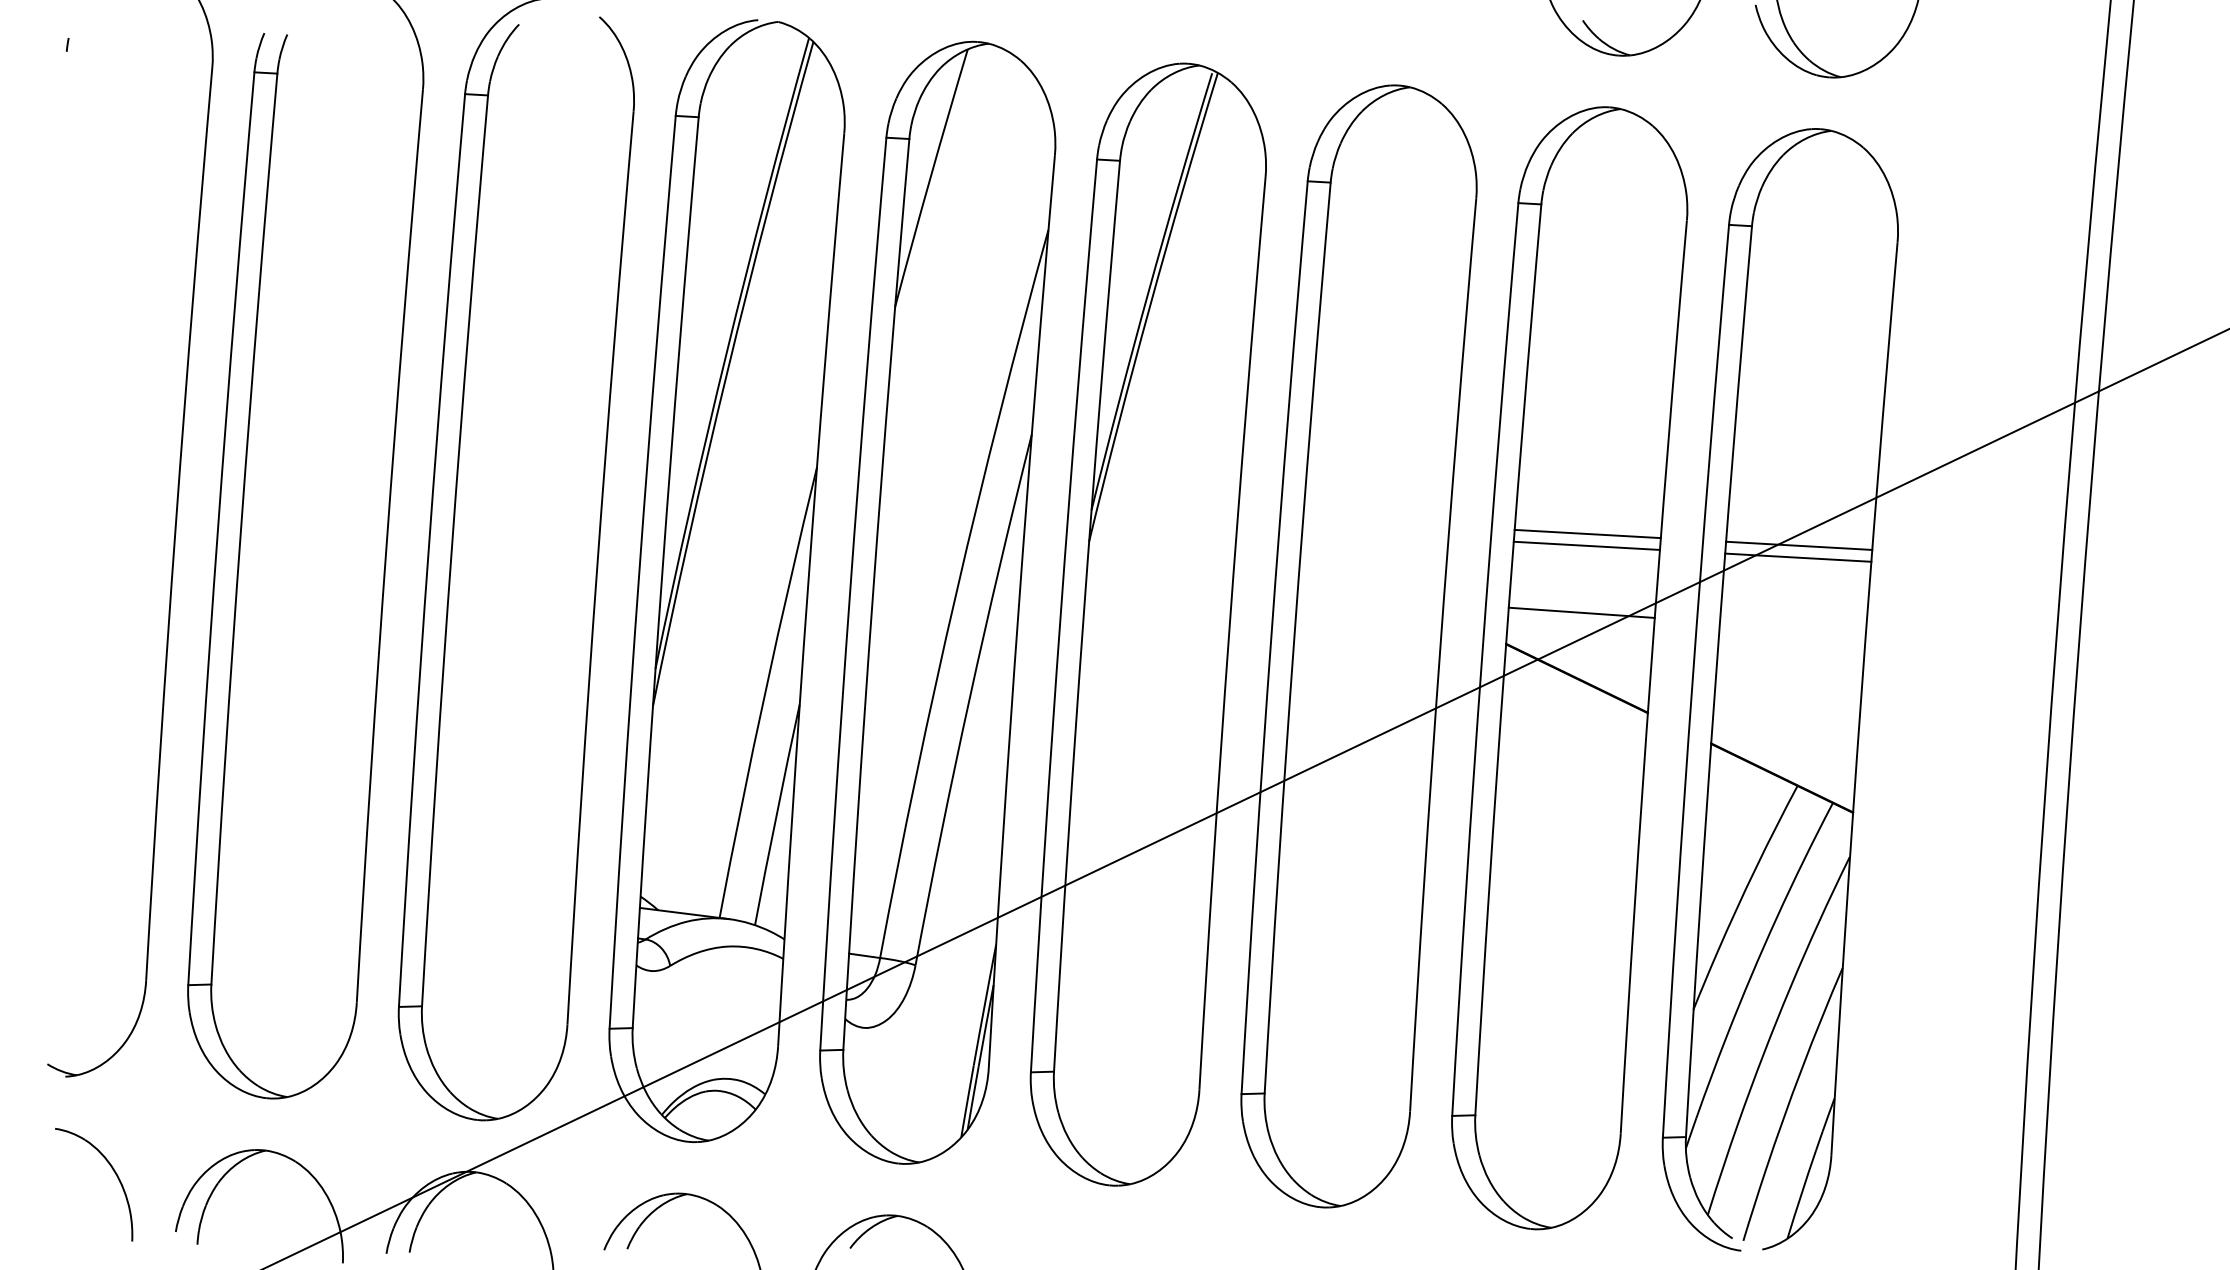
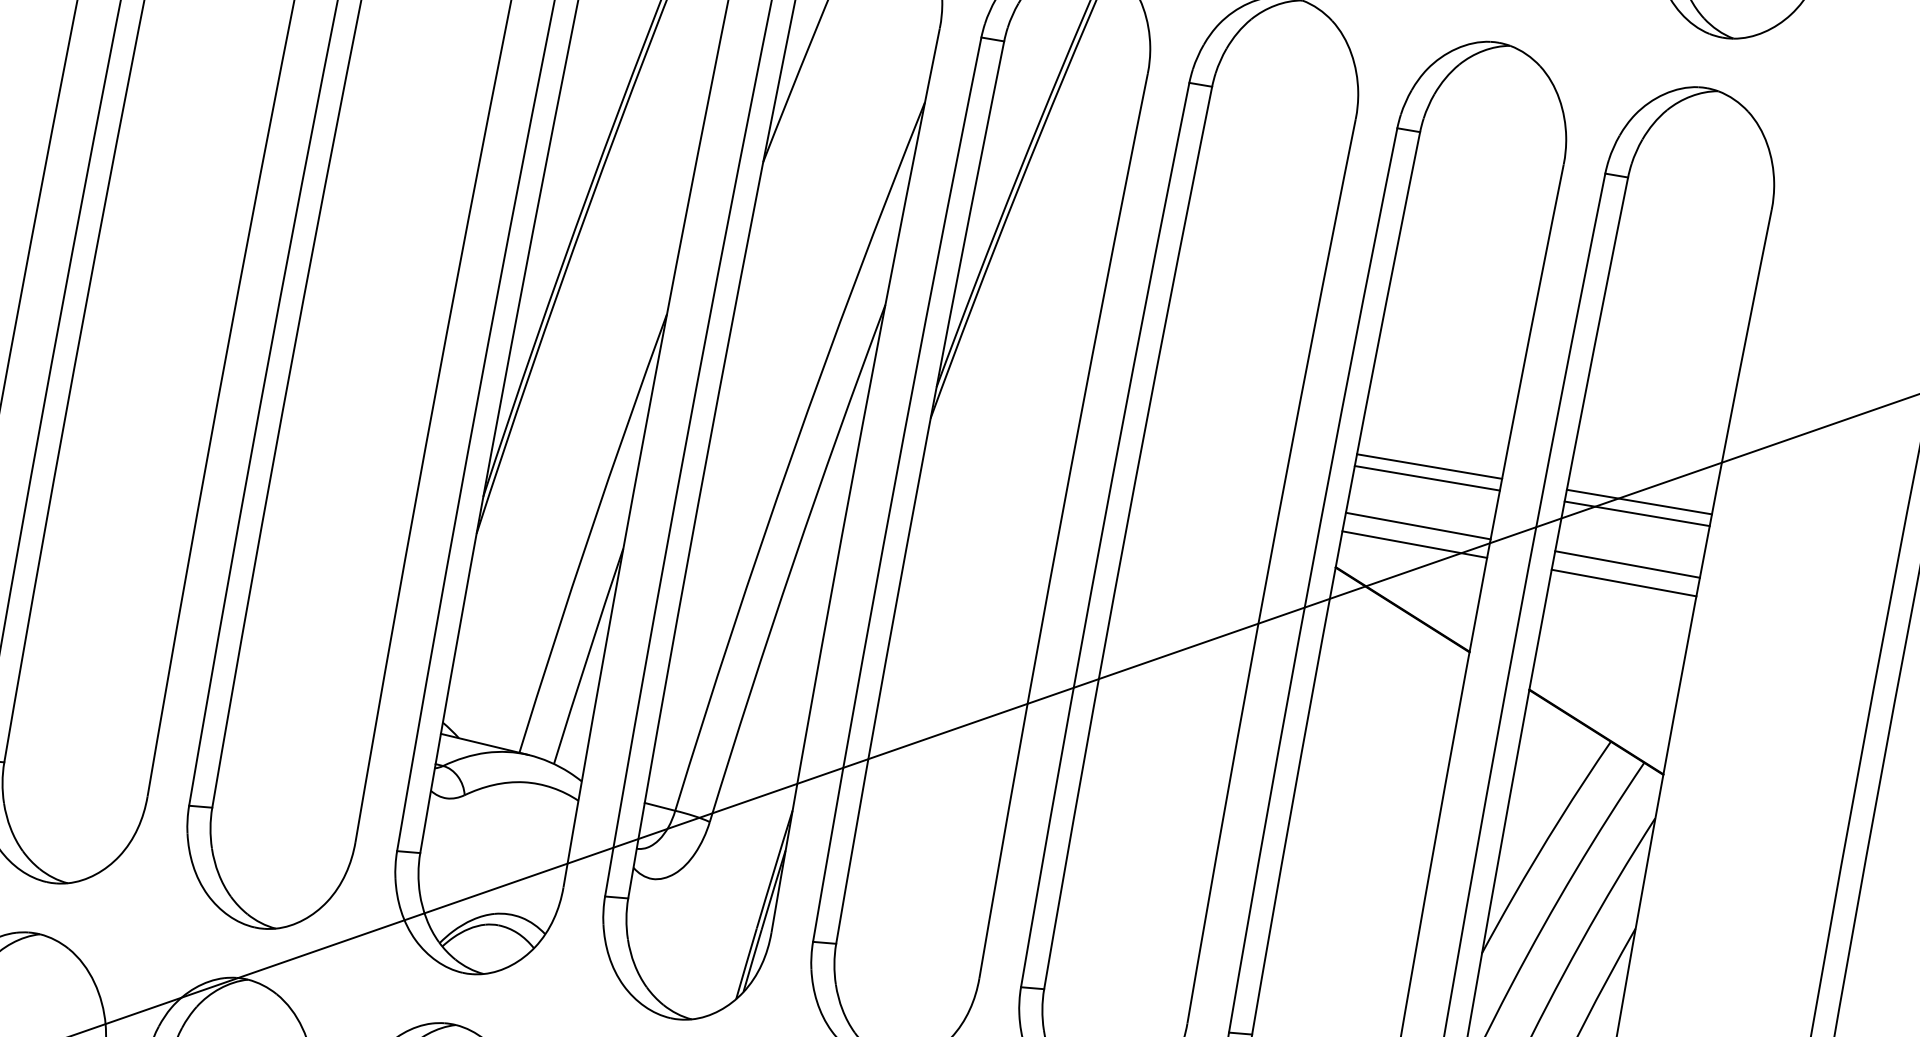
line: (1583, 593) -> (1418, 525), added
line: (1794, 608) -> (1627, 564), added
line: (1792, 627) -> (1623, 582), added

